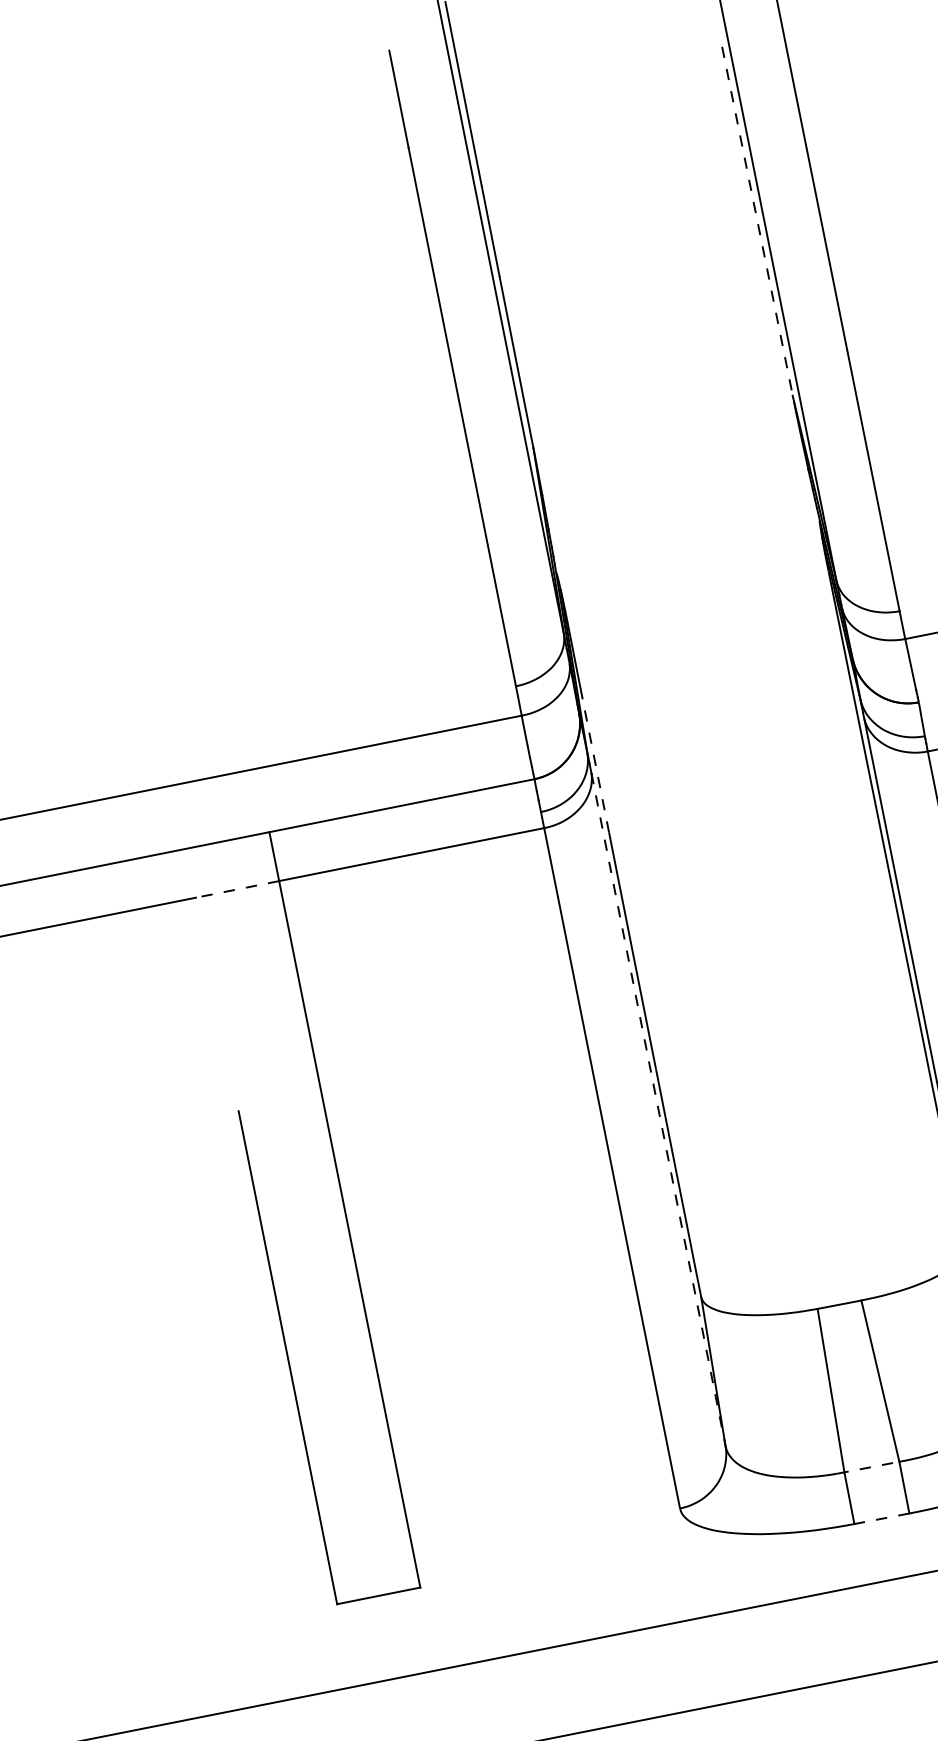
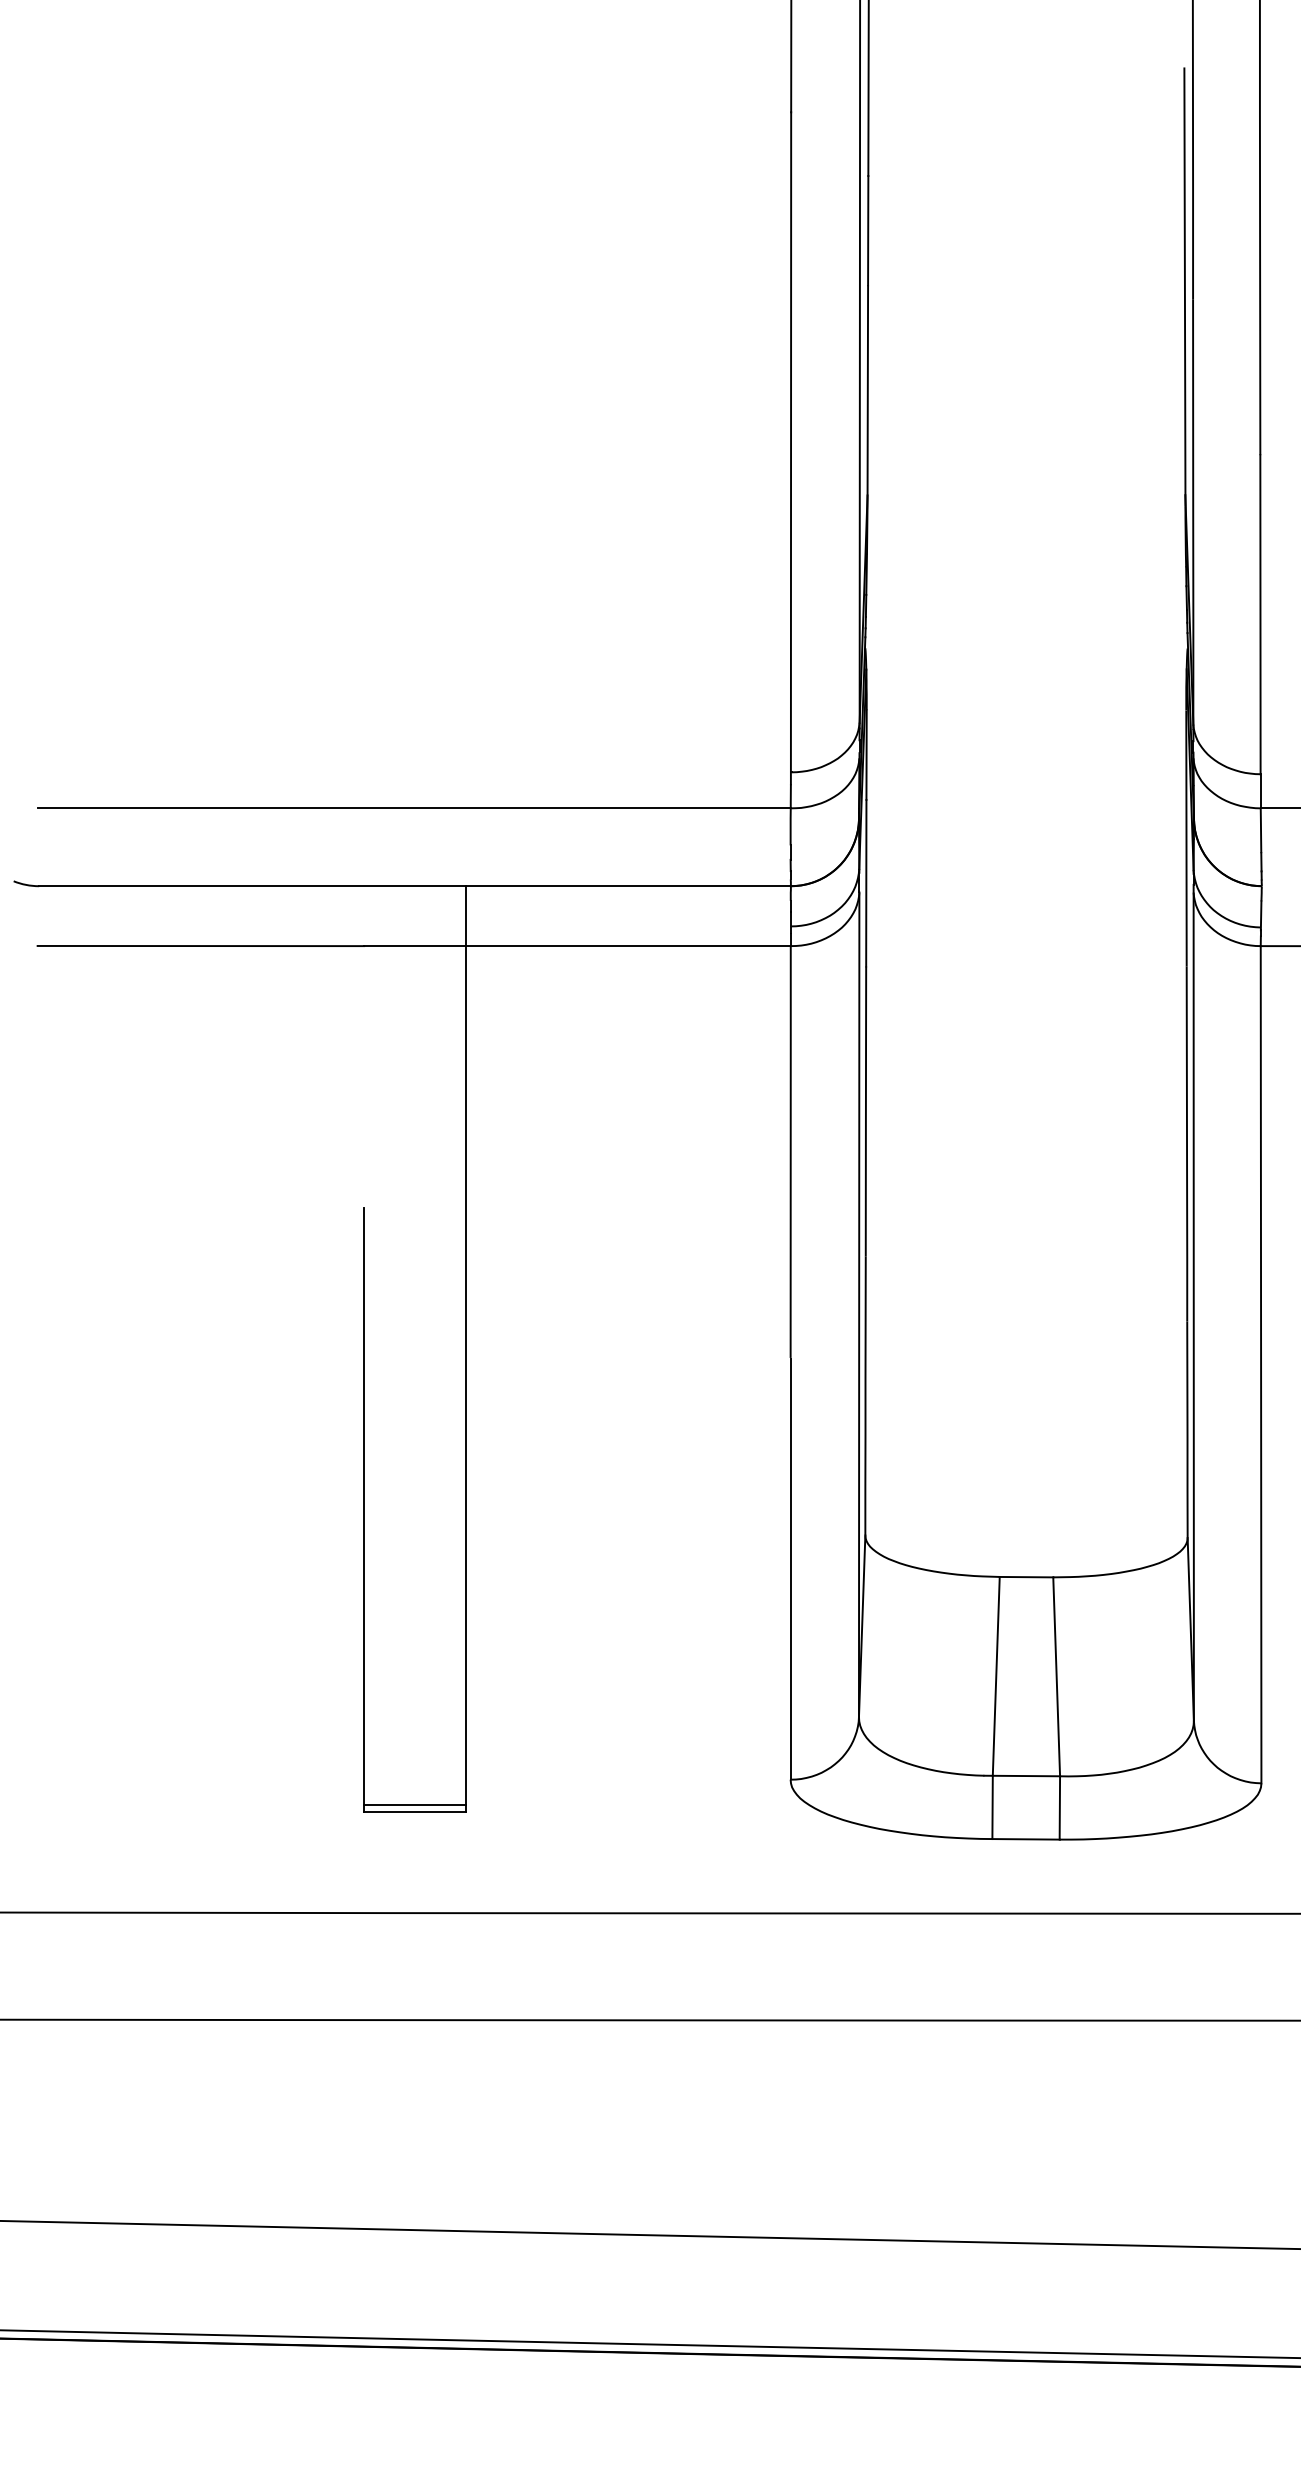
line: (758, 226) -> (1184, 287), dashed -> solid
line: (595, 763) -> (866, 882), dashed -> solid
line: (237, 889) -> (415, 946), dashed -> solid
line: (658, 1110) -> (859, 1305), dashed -> solid
line: (868, 1468) -> (1022, 1776), dashed -> solid
line: (882, 1518) -> (1026, 1839), dashed -> solid
line: (377, 1589) -> (415, 1804), added

